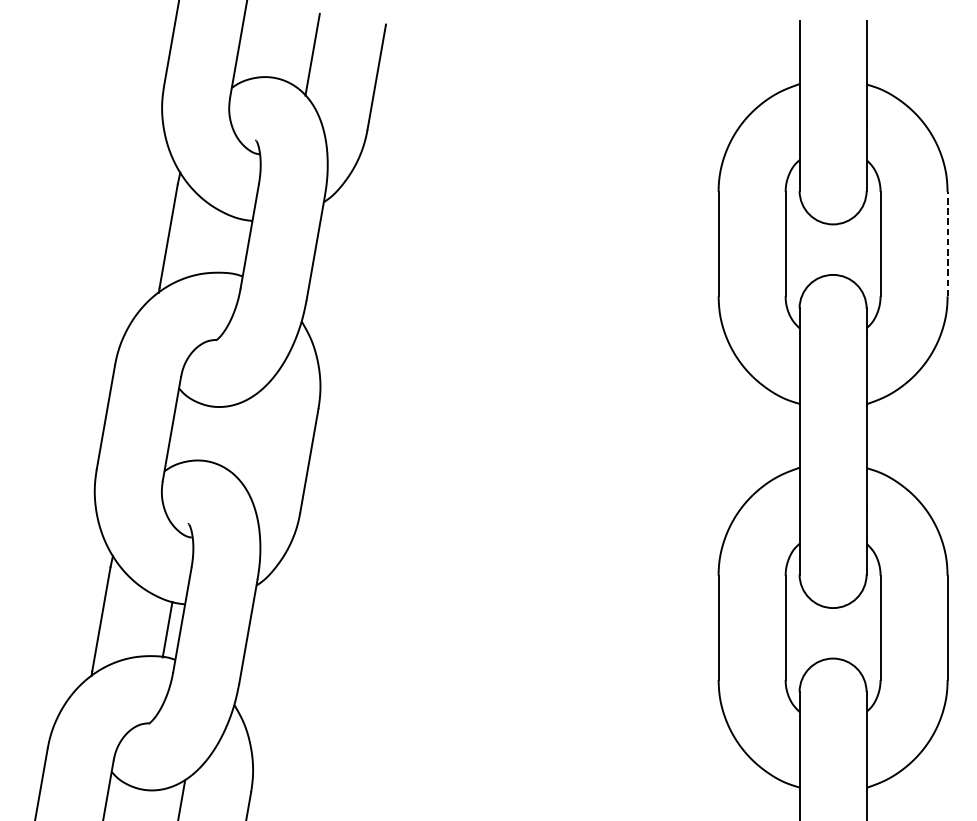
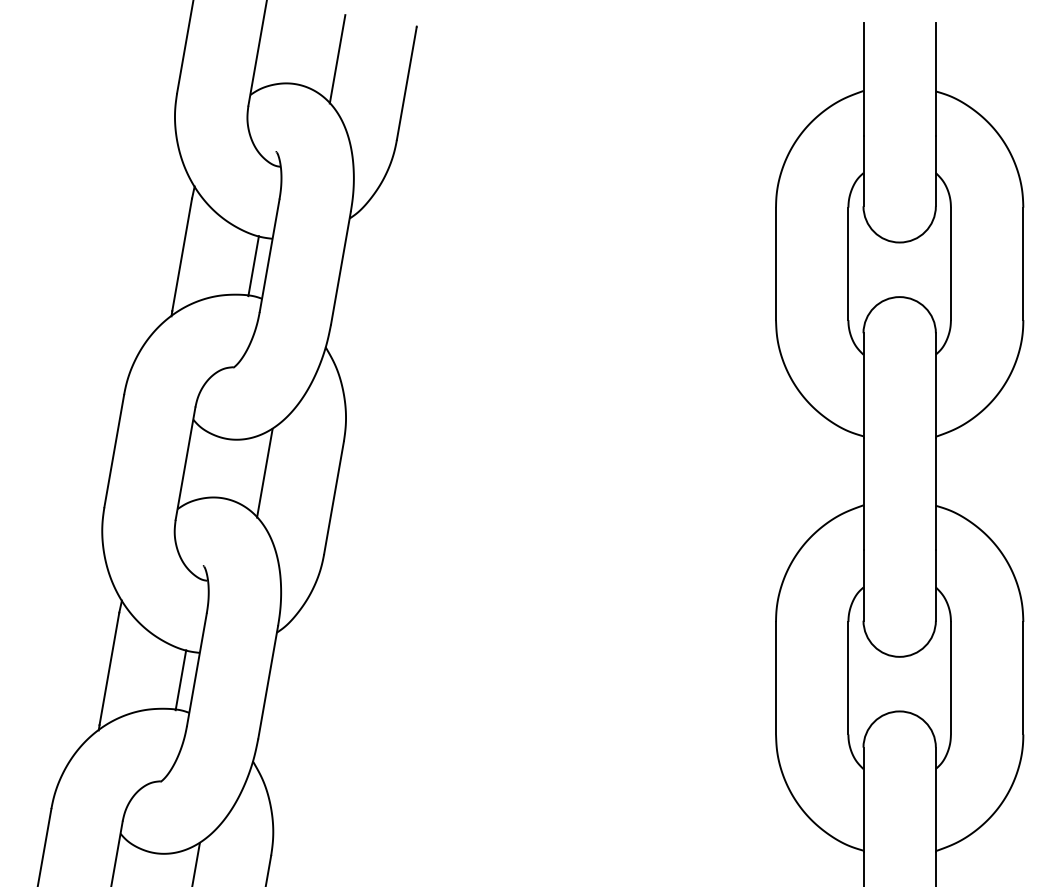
line: (947, 243) -> (1023, 263), dashed -> solid
line: (234, 246) -> (253, 266), added
line: (244, 438) -> (264, 473), added

